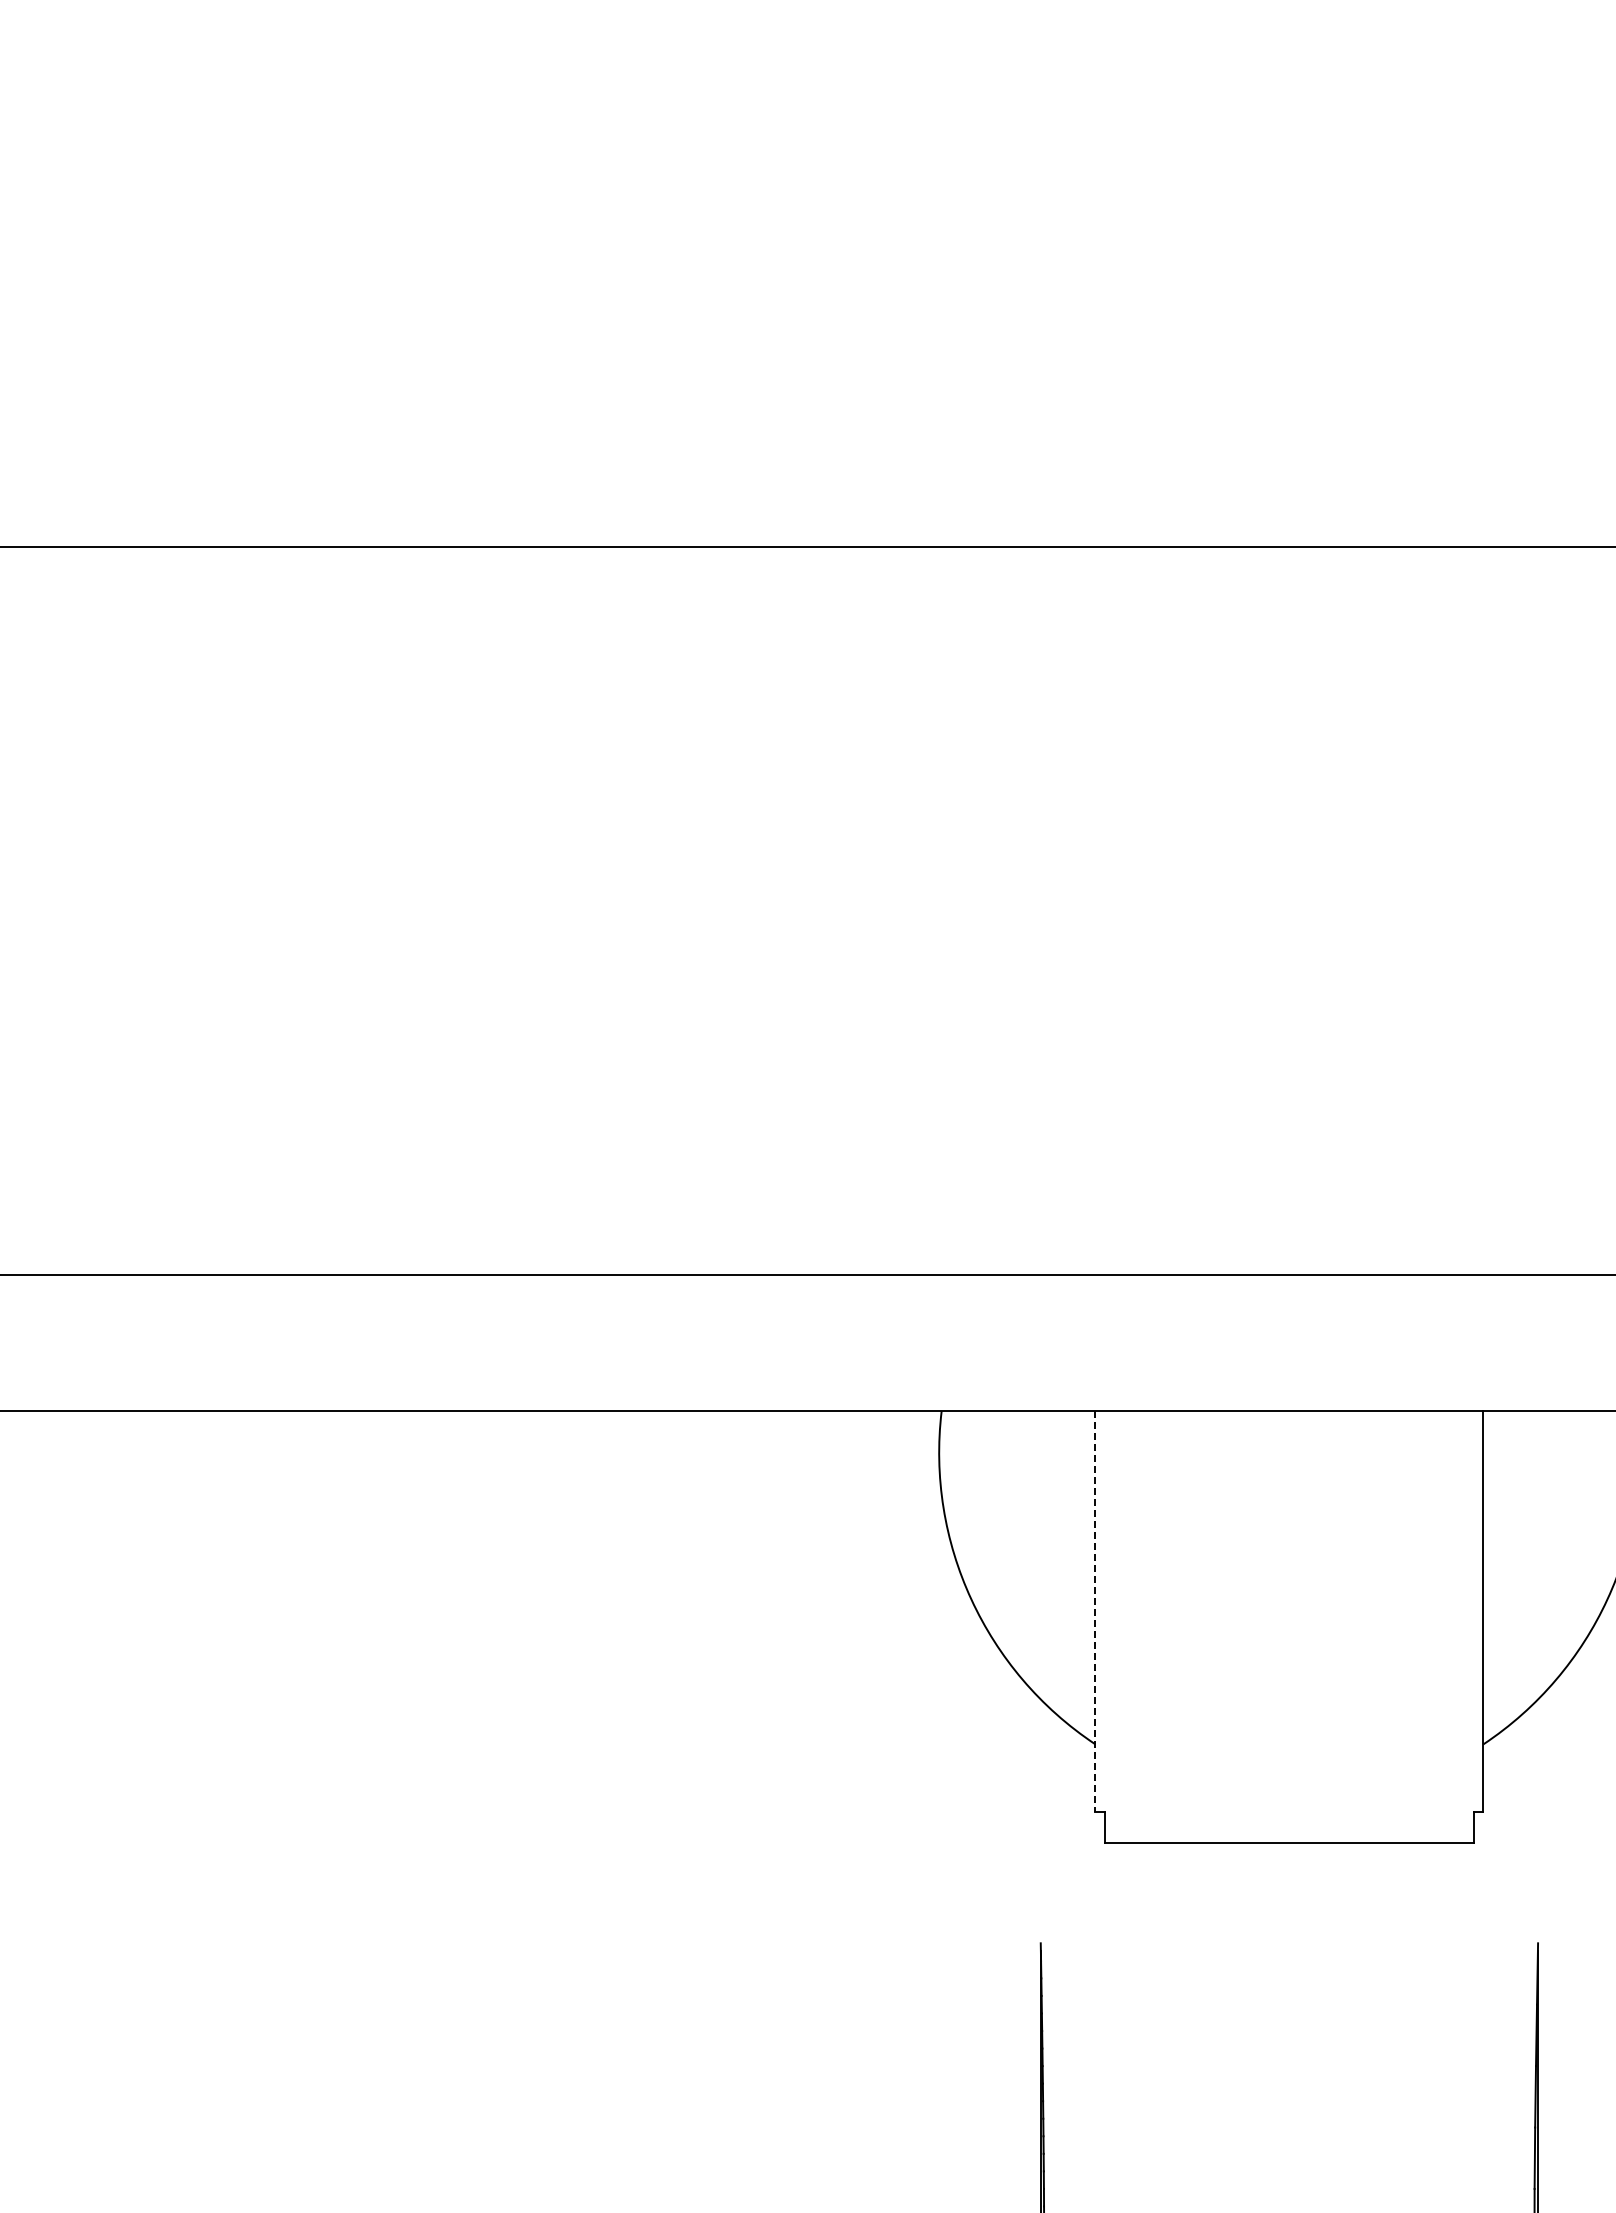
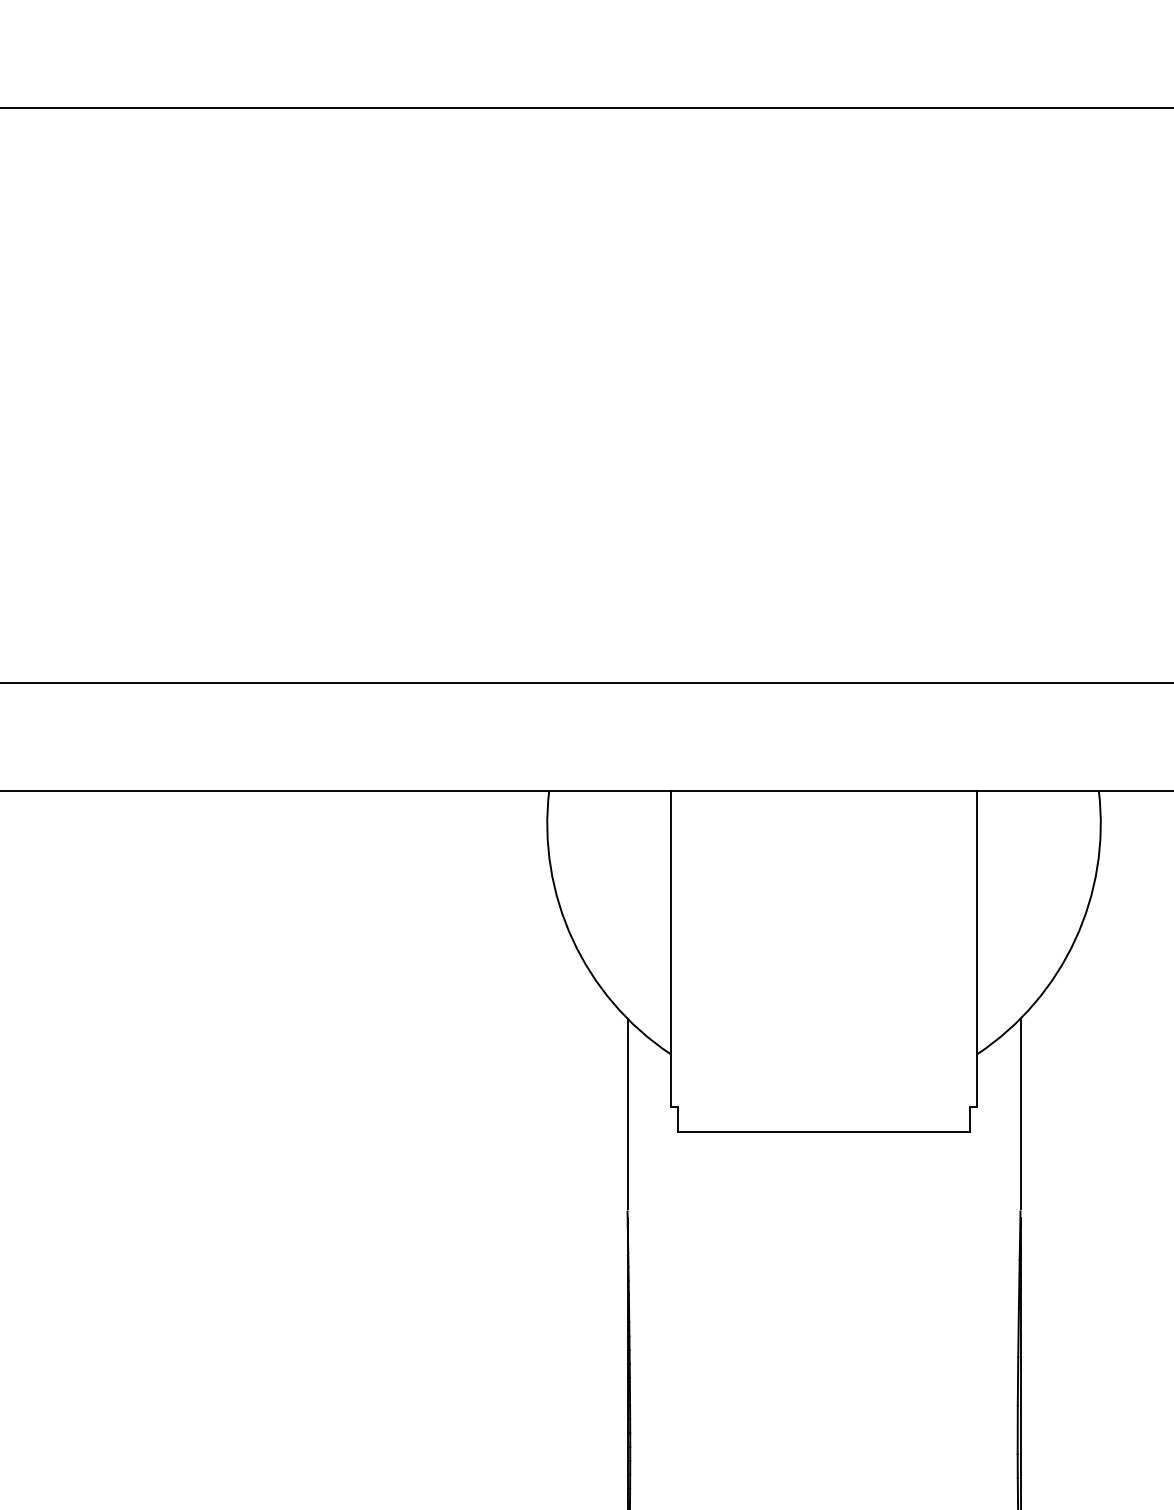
line: (1095, 1611) -> (670, 949), dashed -> solid
line: (1040, 1819) -> (627, 1113), added
line: (1538, 1819) -> (1020, 1113), added

